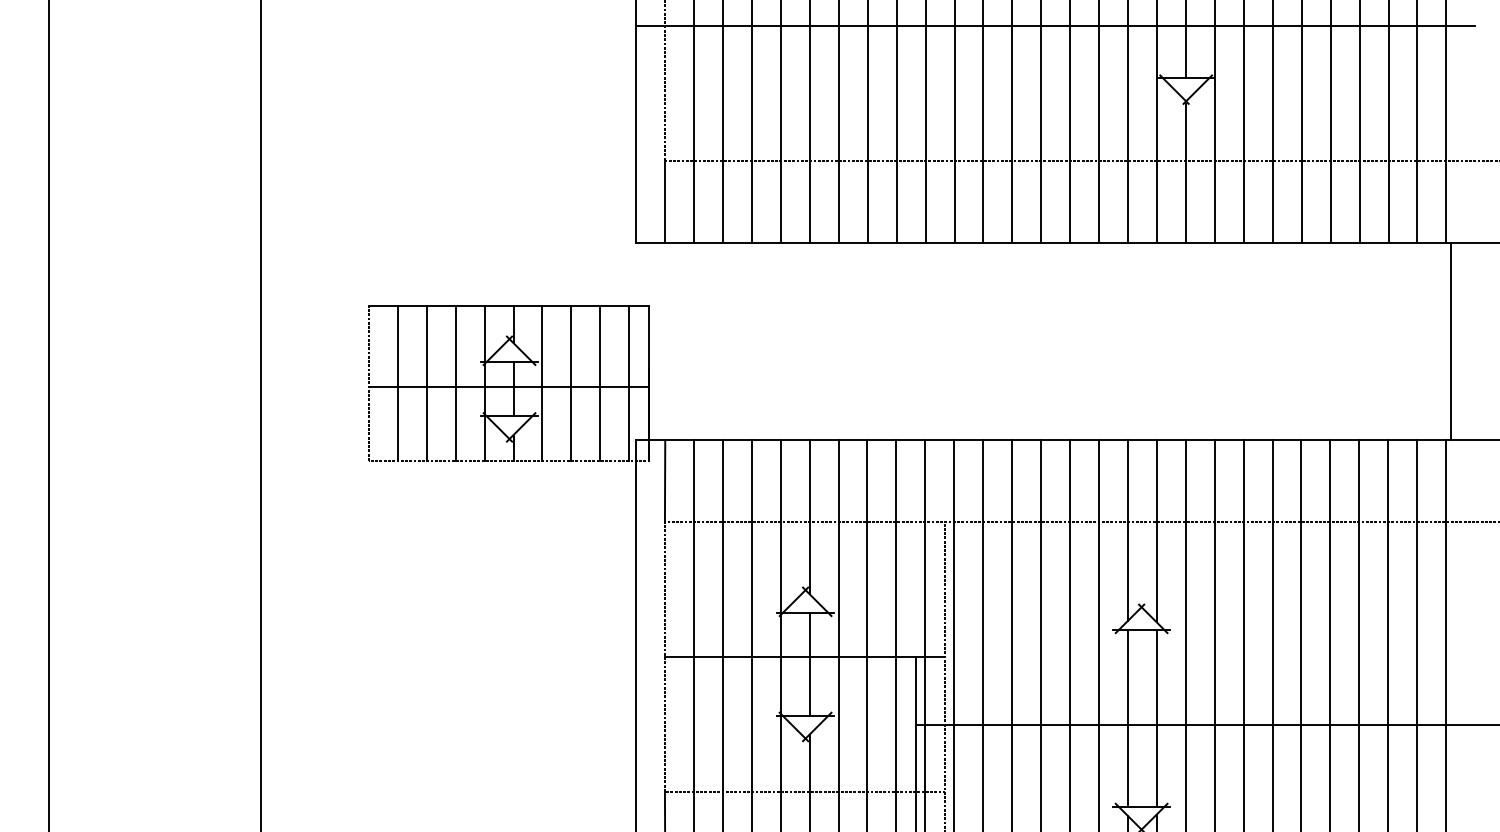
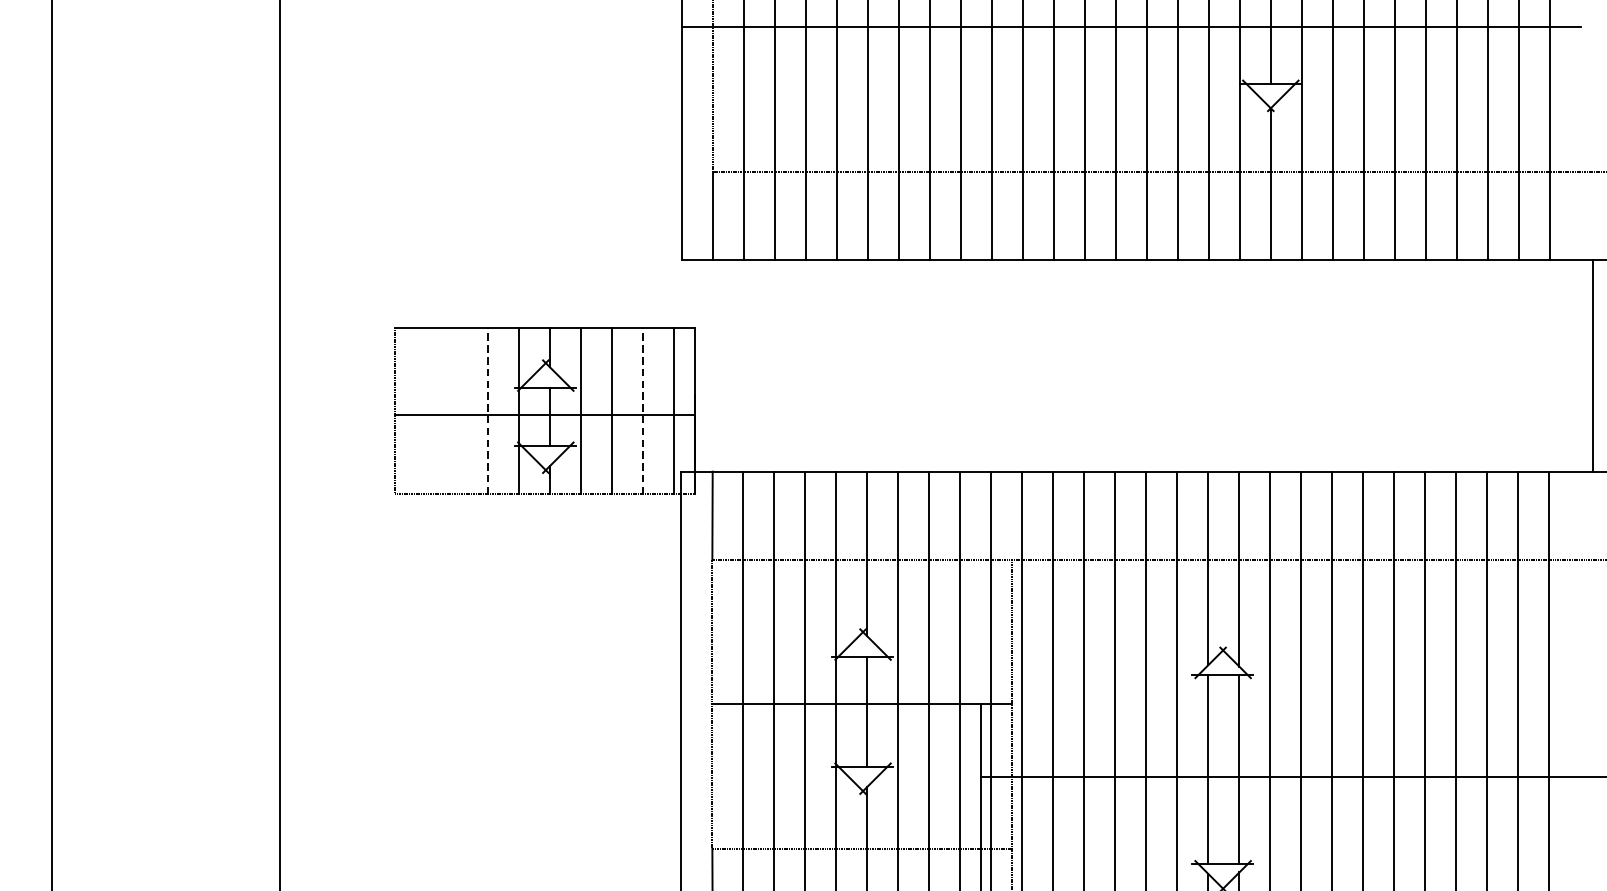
line: (1451, 341) -> (1593, 365), moved
line: (397, 383) -> (425, 410), removed
line: (426, 383) -> (456, 410), removed
line: (455, 383) -> (487, 410), solid -> dashed
line: (600, 383) -> (643, 410), solid -> dashed

